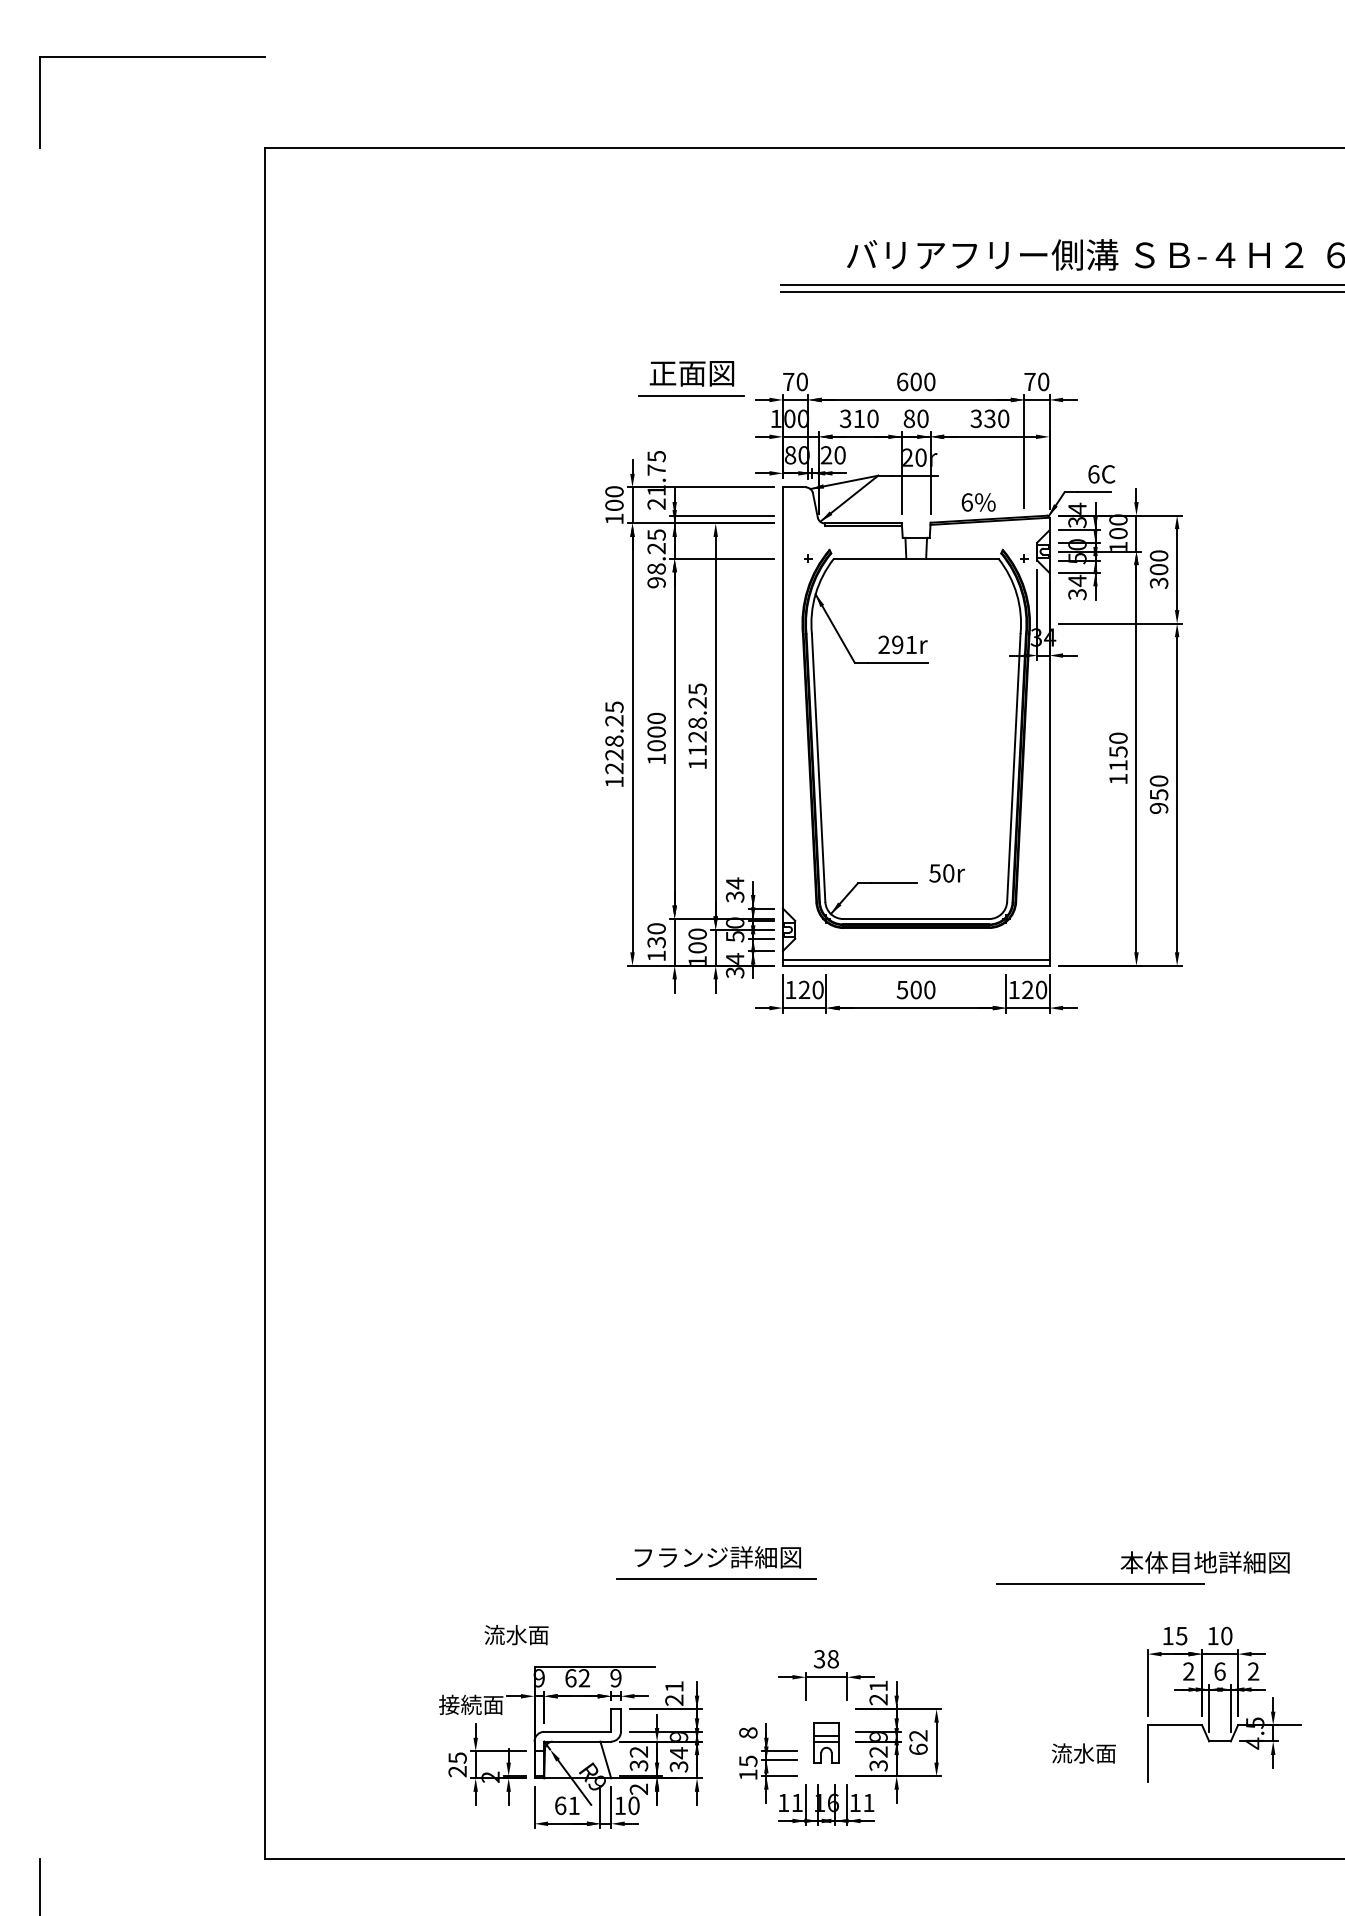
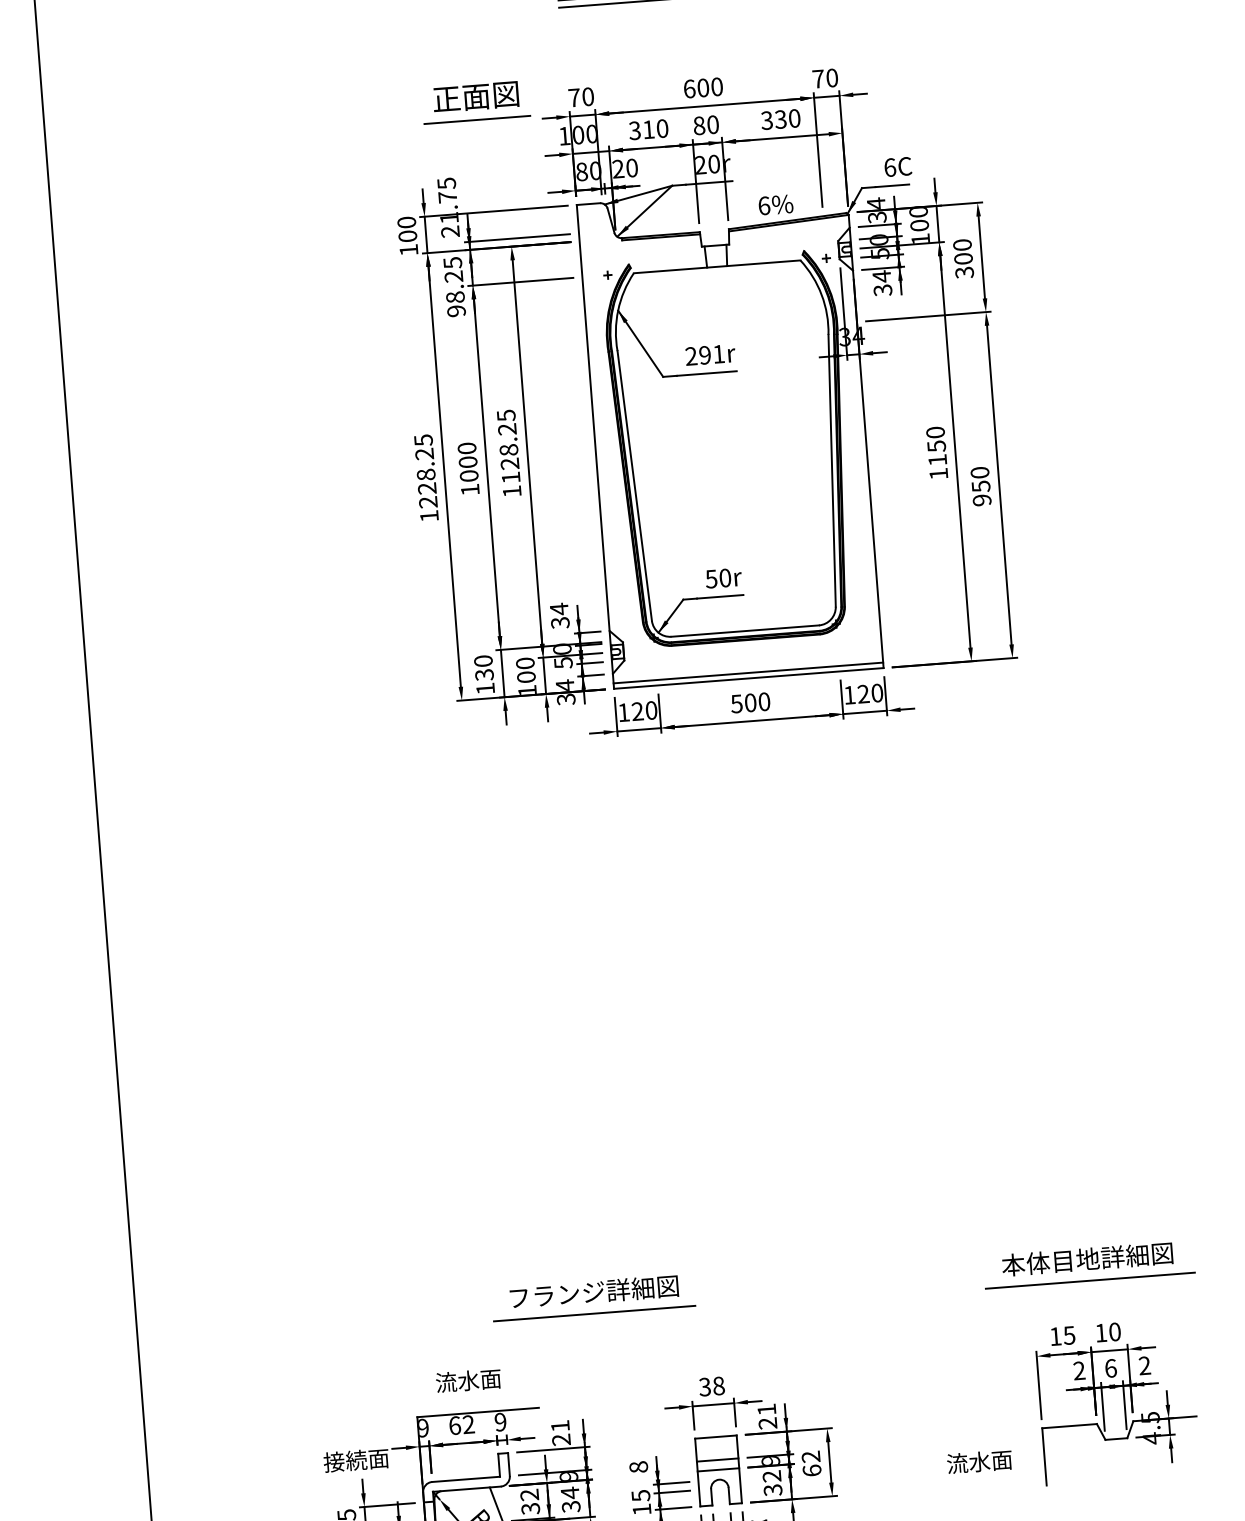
text: (947, 873) -> (724, 578), moved
line: (1100, 1583) -> (1090, 1280), moved
text: (516, 1635) -> (468, 1381), moved
part: (826, 1742) -> (718, 1470), size x1.67

